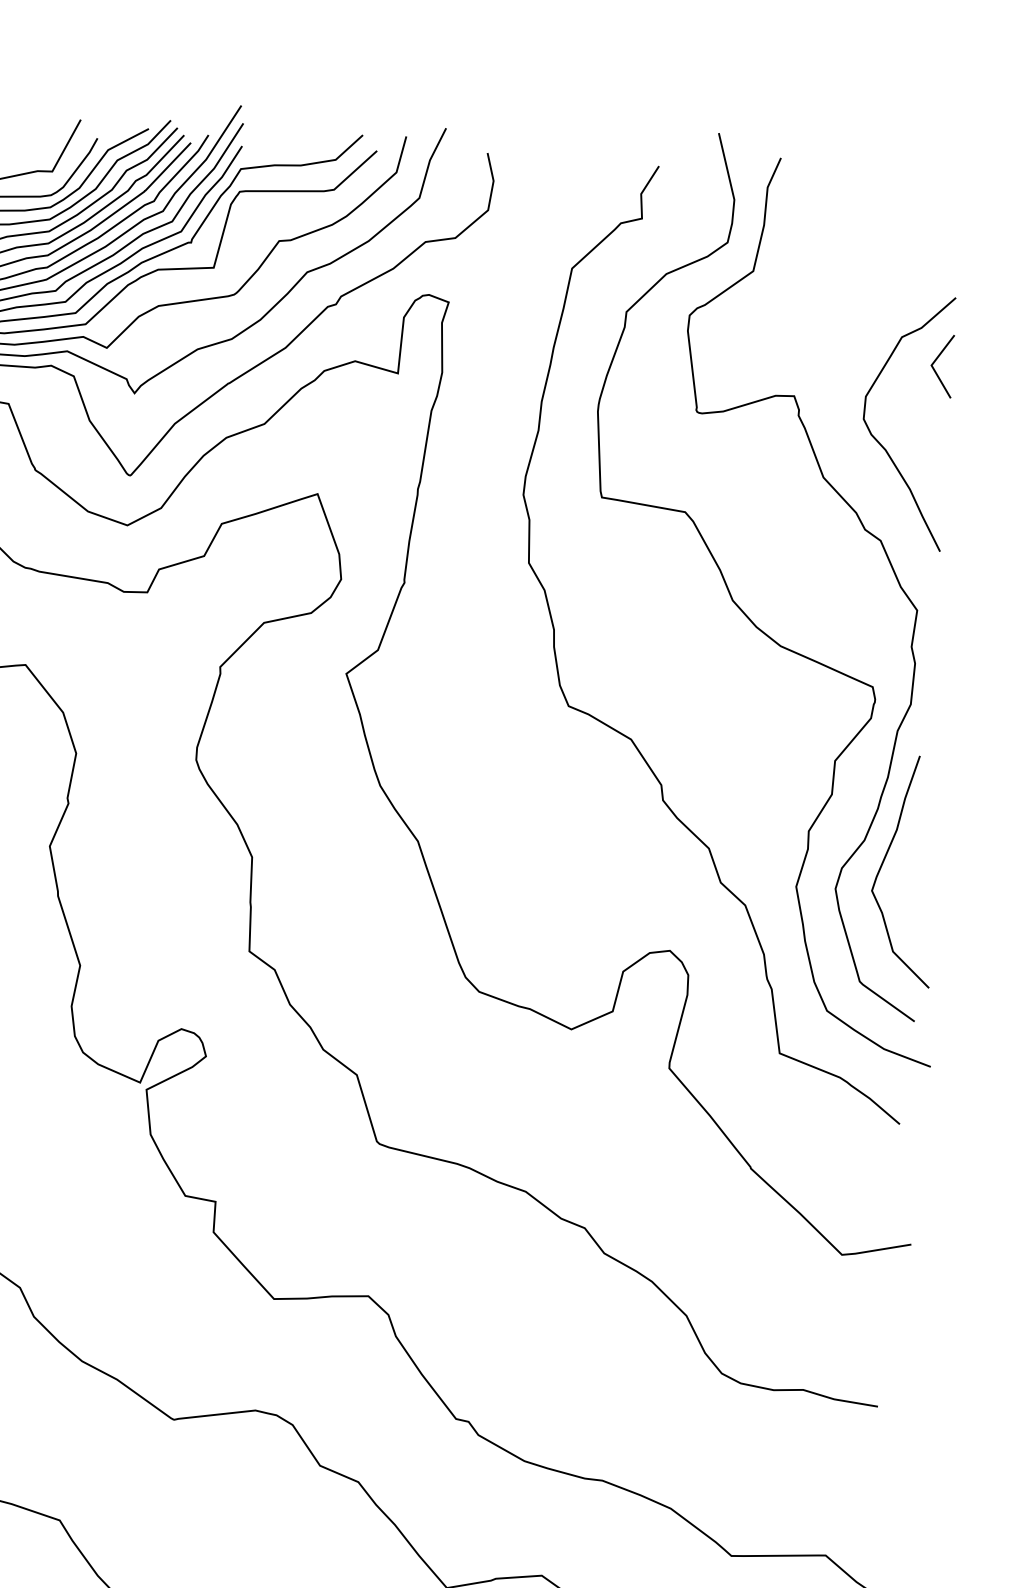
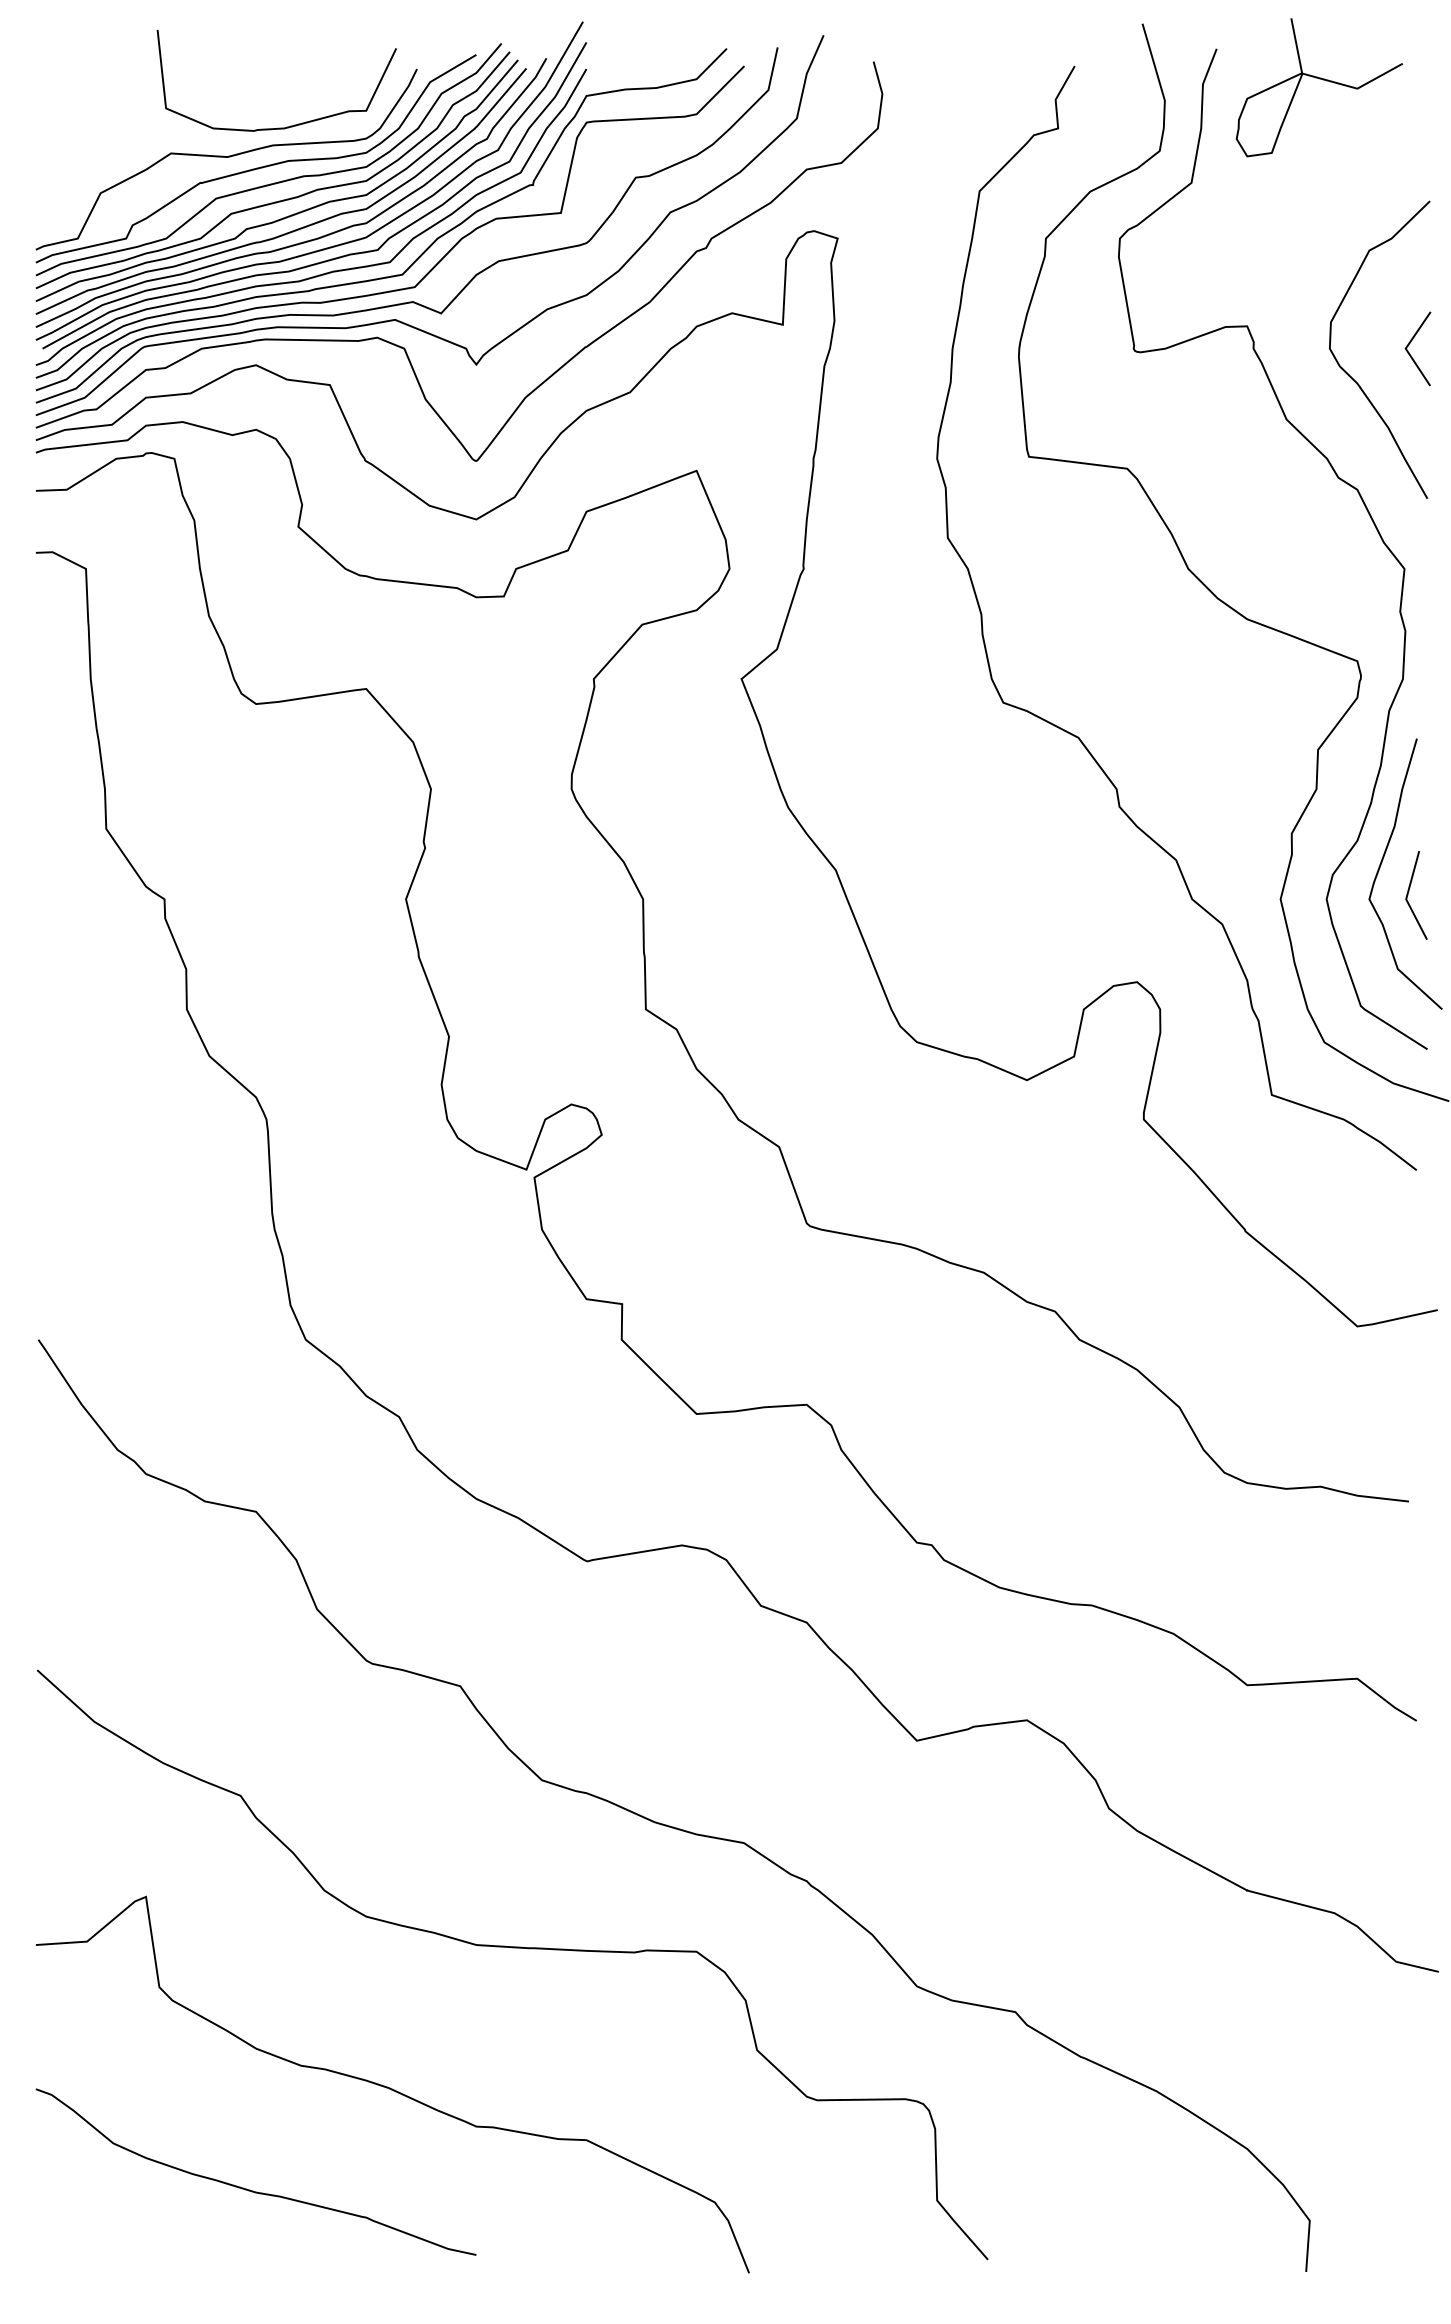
curve: (867, 188) -> (1319, 79), added
line: (936, 360) -> (1411, 342), moved
line: (905, 889) -> (1408, 895), added

